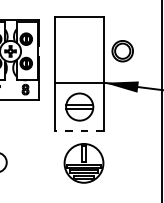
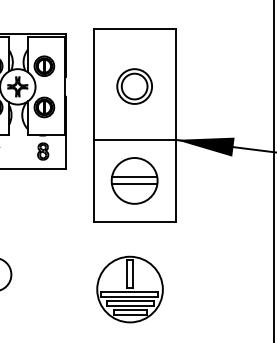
part: (122, 51) -> (134, 87), moved
line: (79, 131) -> (134, 222), dashed -> solid
part: (83, 163) -> (129, 289), moved

